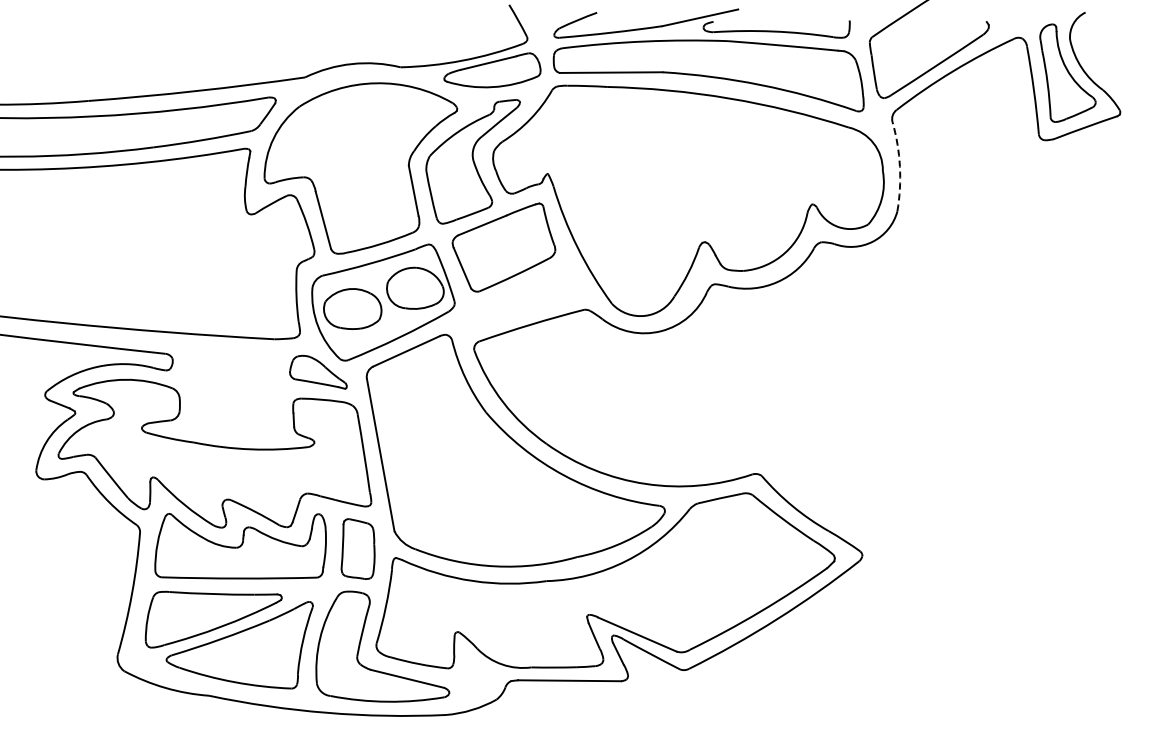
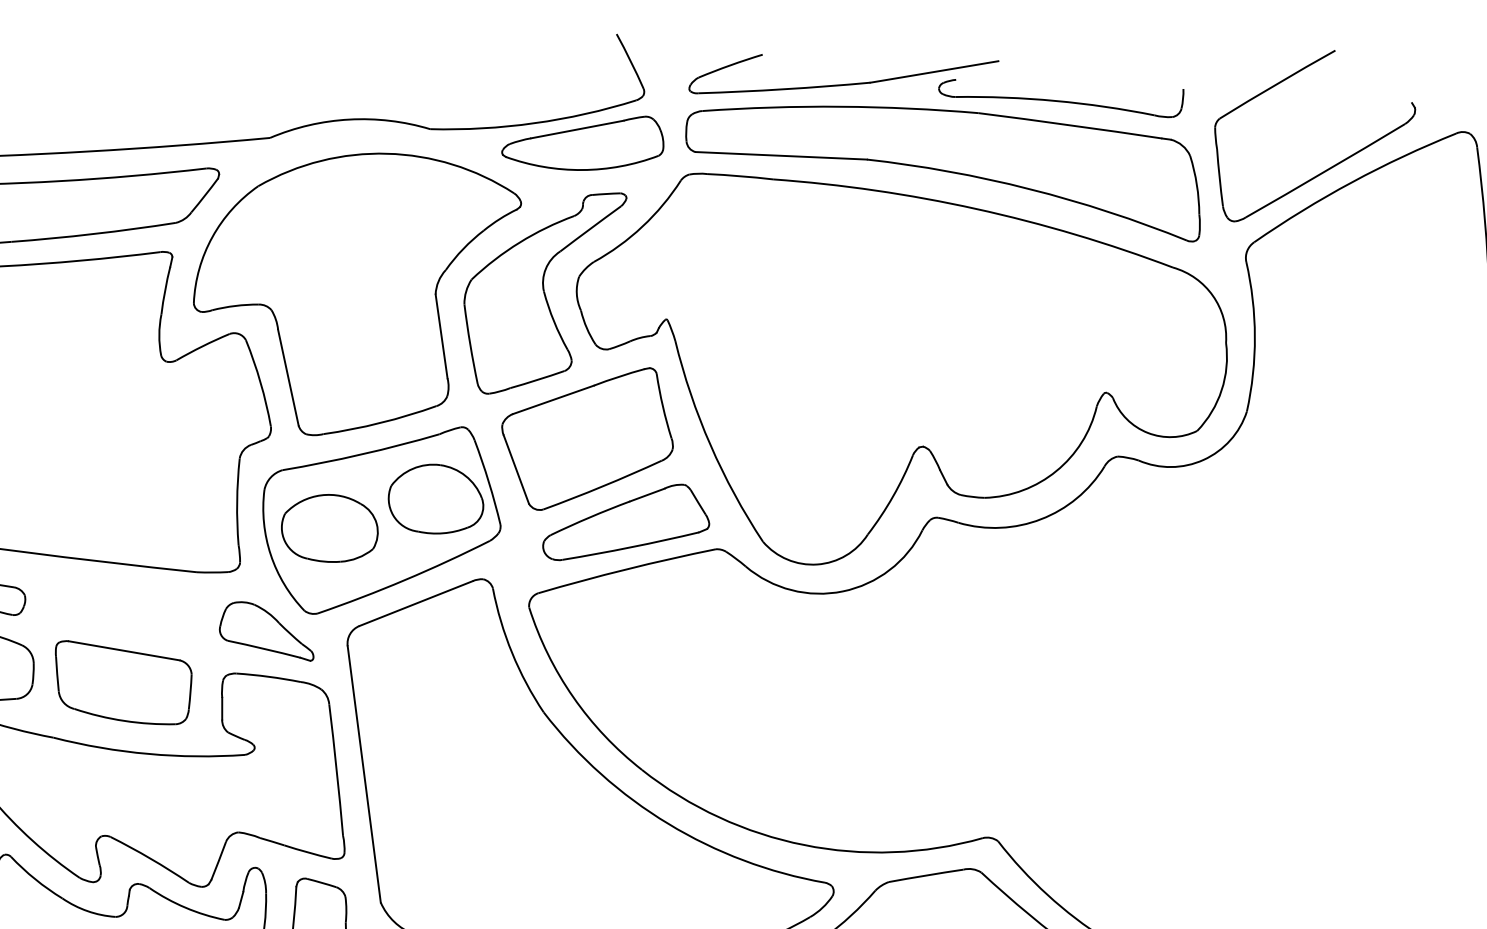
arc: (899, 166) -> (1254, 336), dashed -> solid
part: (529, 296) -> (625, 522), added
part: (233, 407) -> (122, 682), added

